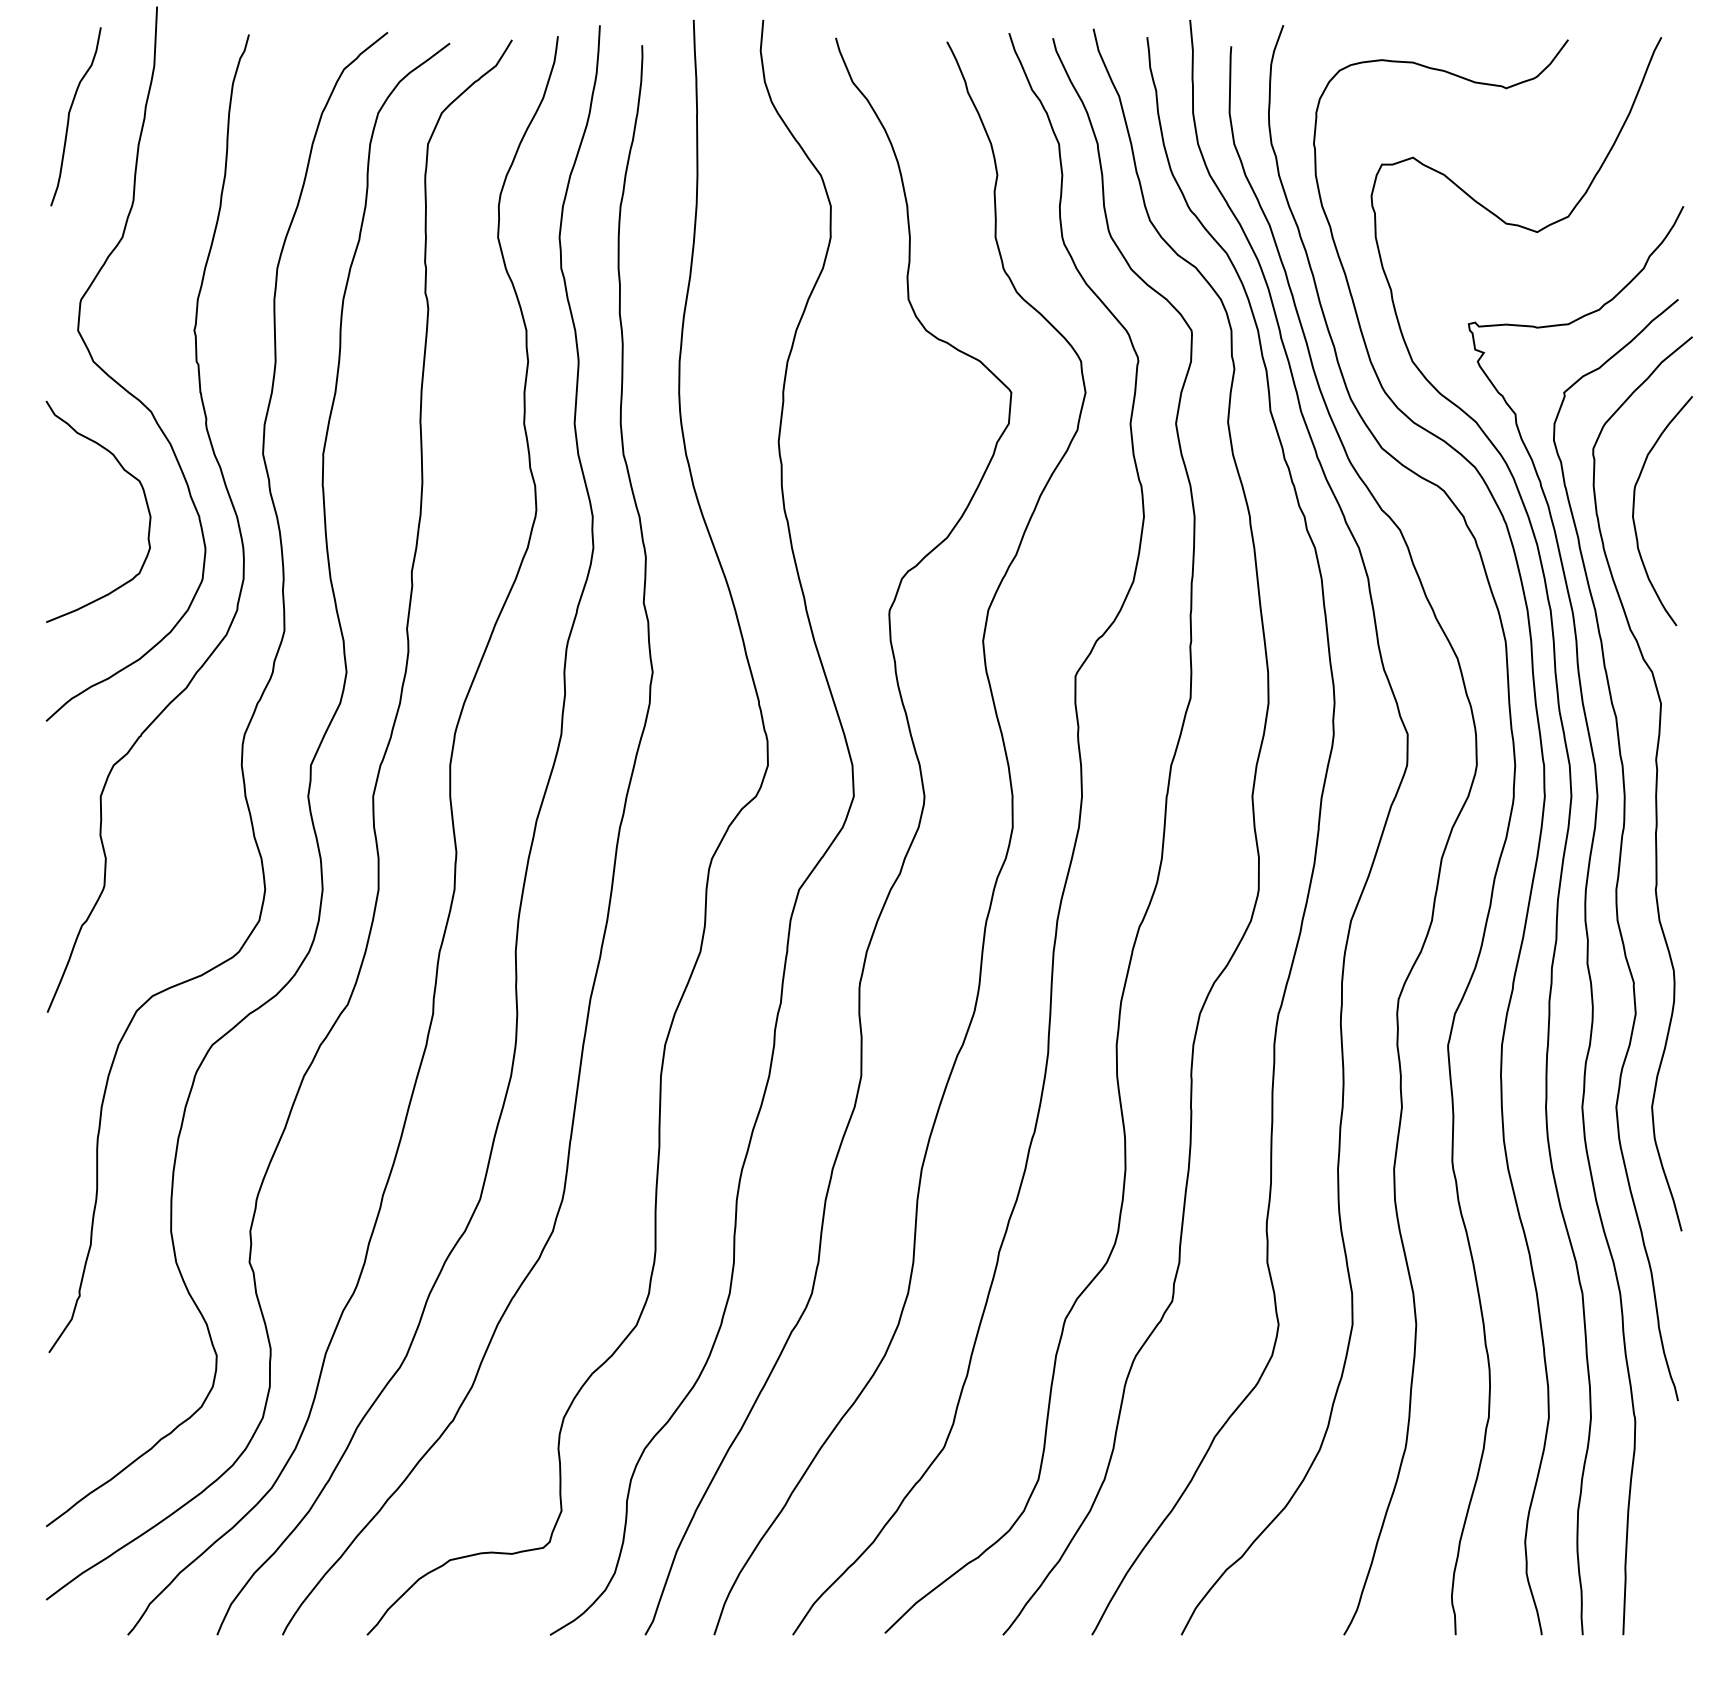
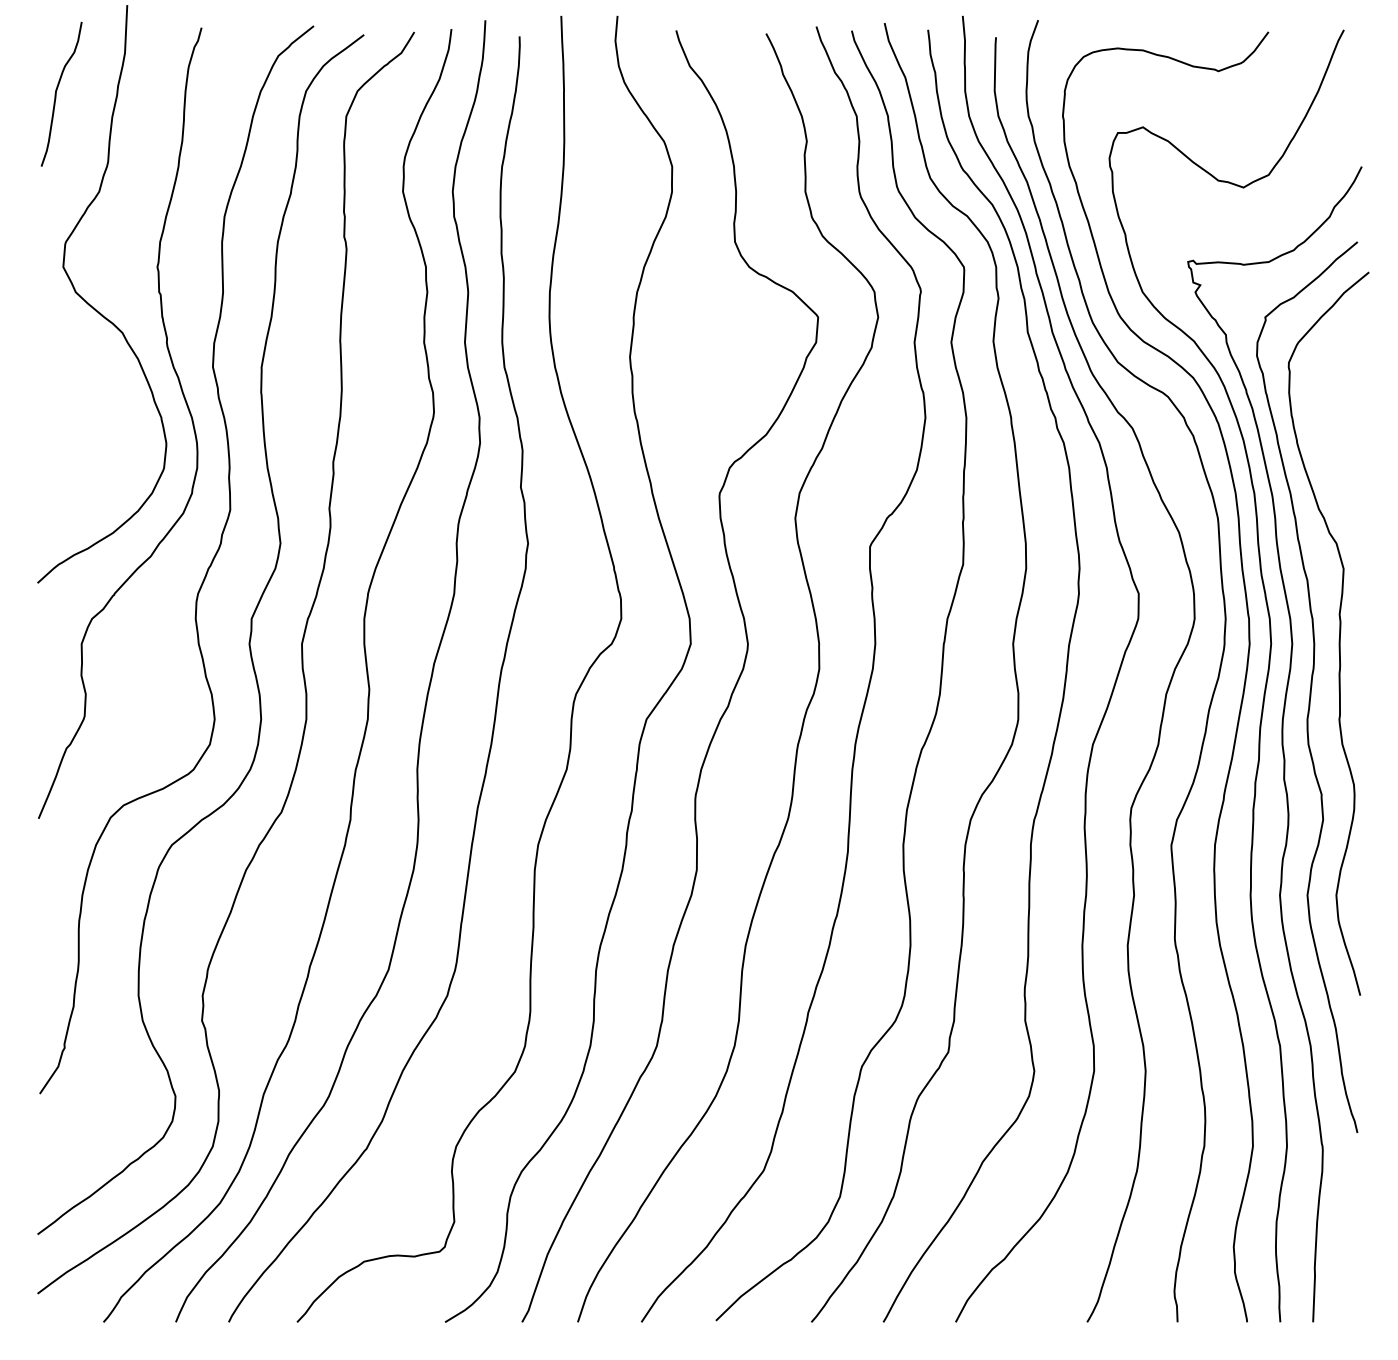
curve: (128, 474) -> (104, 383), removed
curve: (1634, 511) -> (1322, 413), removed

